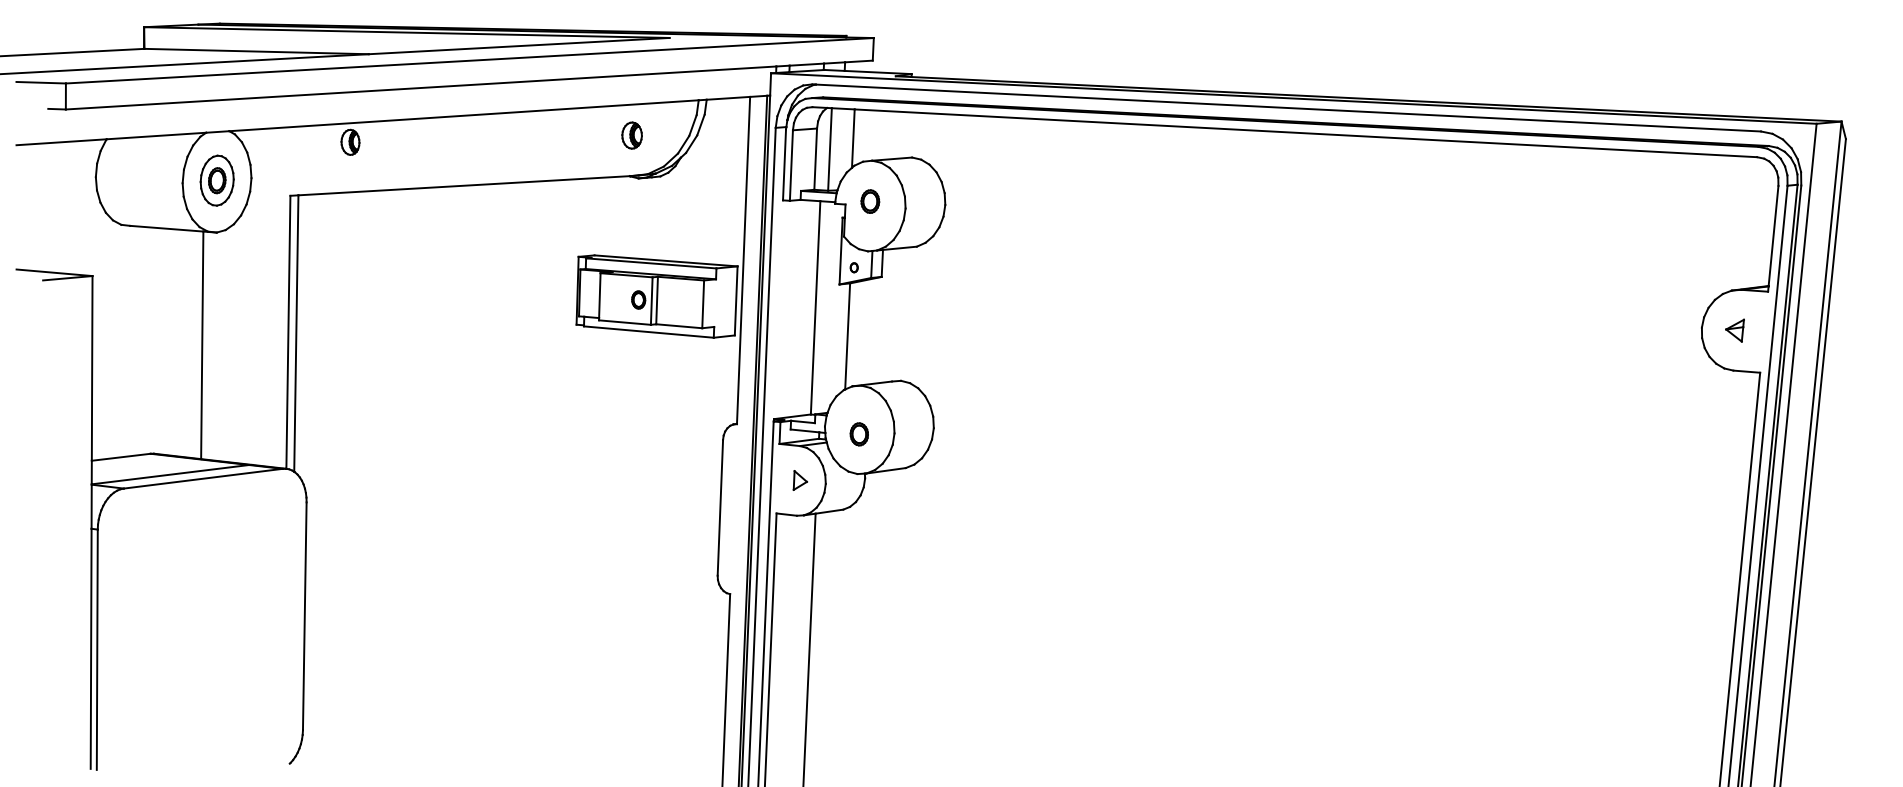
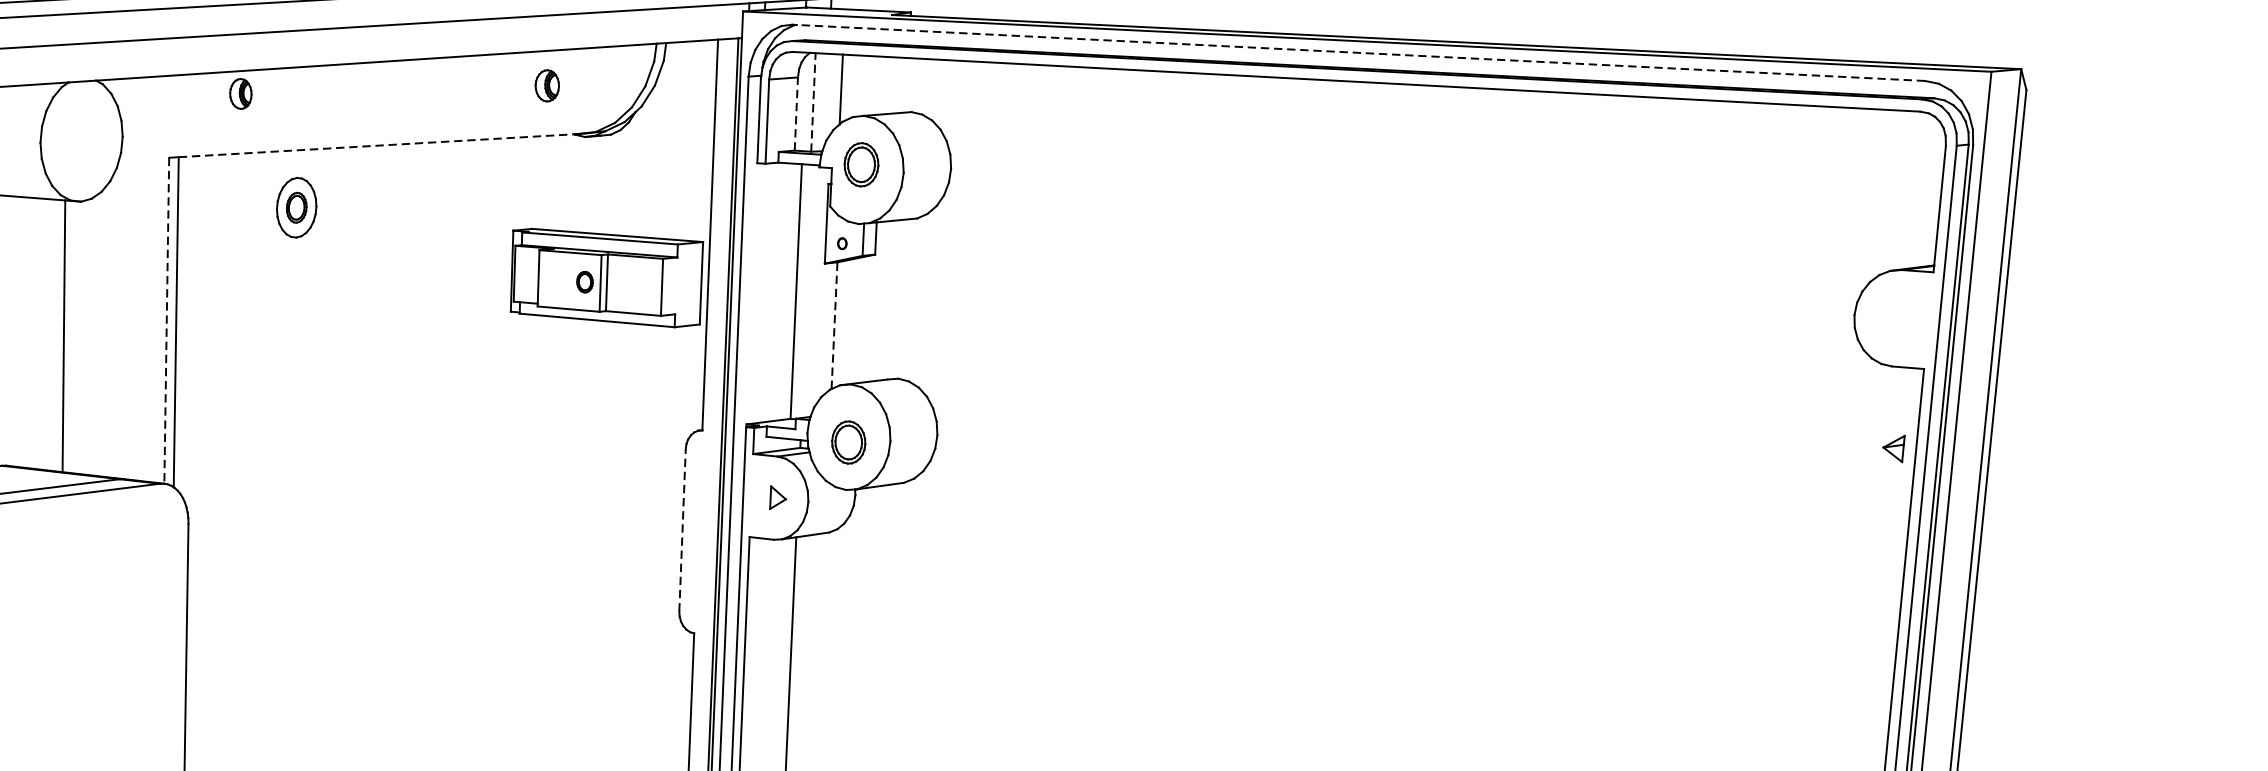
line: (1287, 108) -> (1359, 53), solid -> dashed
part: (631, 135) -> (546, 85), moved
line: (830, 148) -> (814, 101), solid -> dashed
line: (815, 159) -> (796, 114), solid -> dashed
part: (216, 180) -> (295, 207), moved
line: (464, 185) -> (377, 145), solid -> dashed
part: (870, 201) -> (861, 164), size x1.6
part: (1734, 330) -> (1893, 448), moved
line: (288, 332) -> (166, 320), solid -> dashed
line: (847, 335) -> (834, 324), solid -> dashed
part: (858, 434) -> (847, 442), size x1.6
line: (720, 507) -> (682, 529), solid -> dashed

